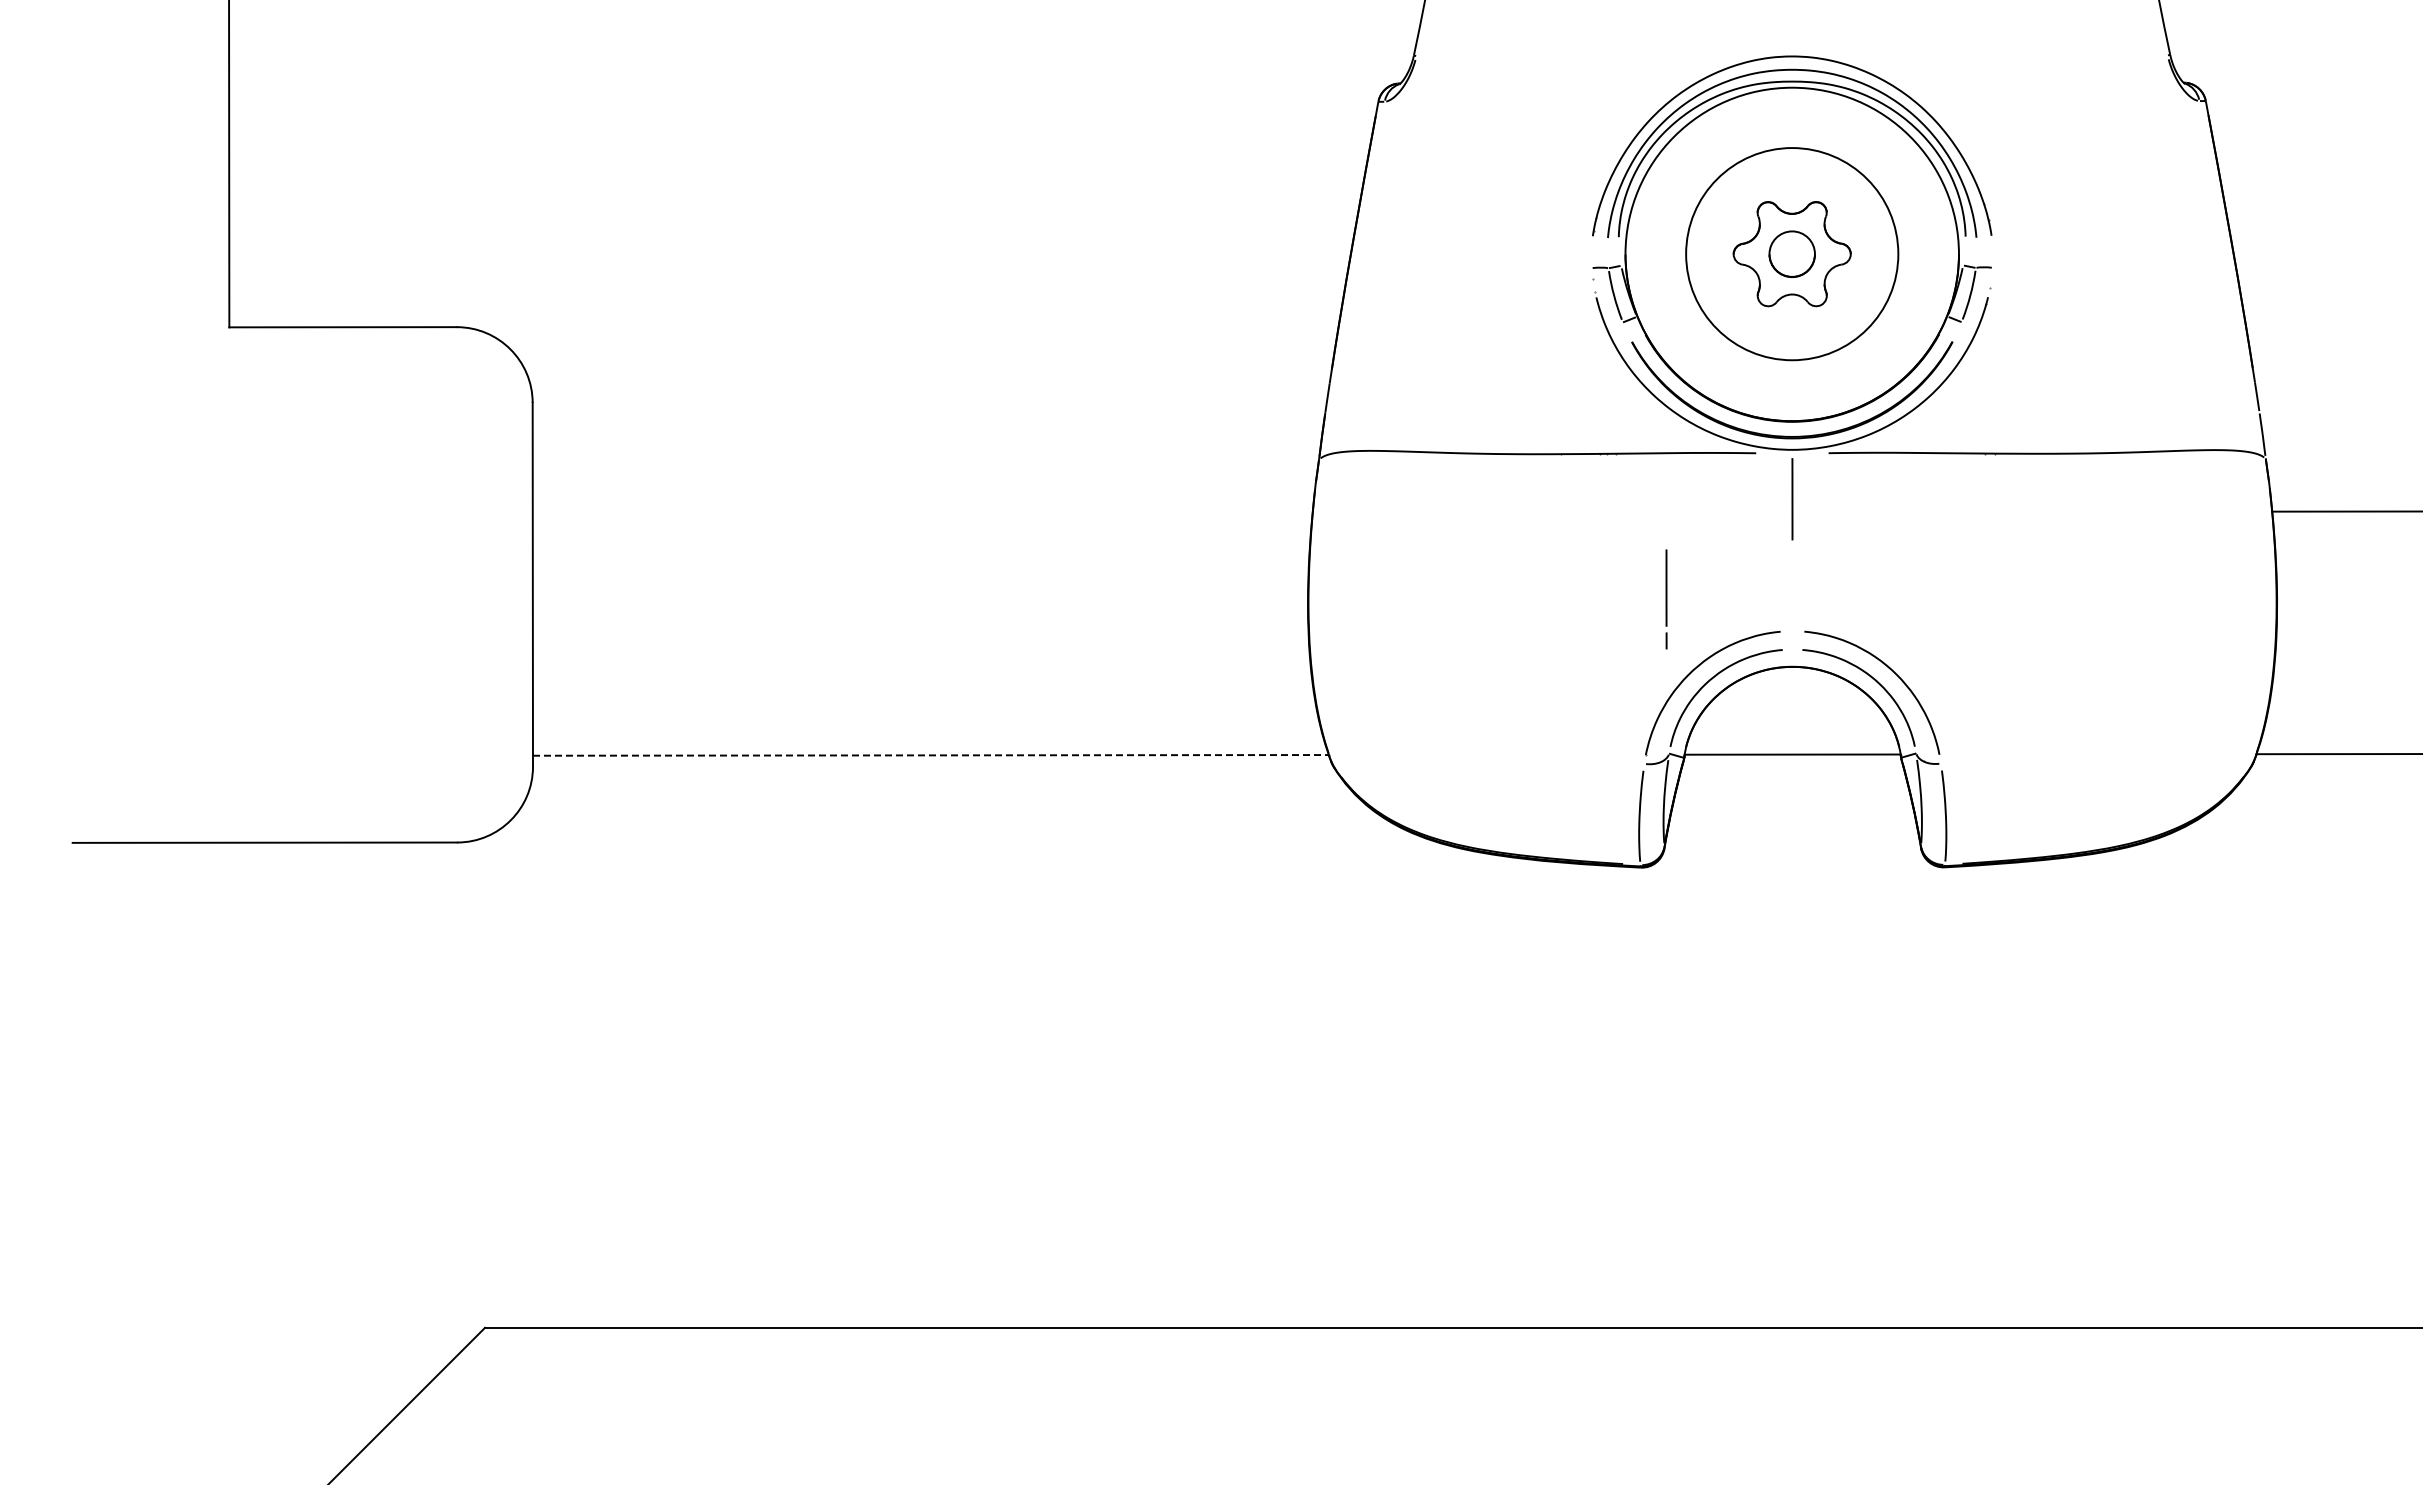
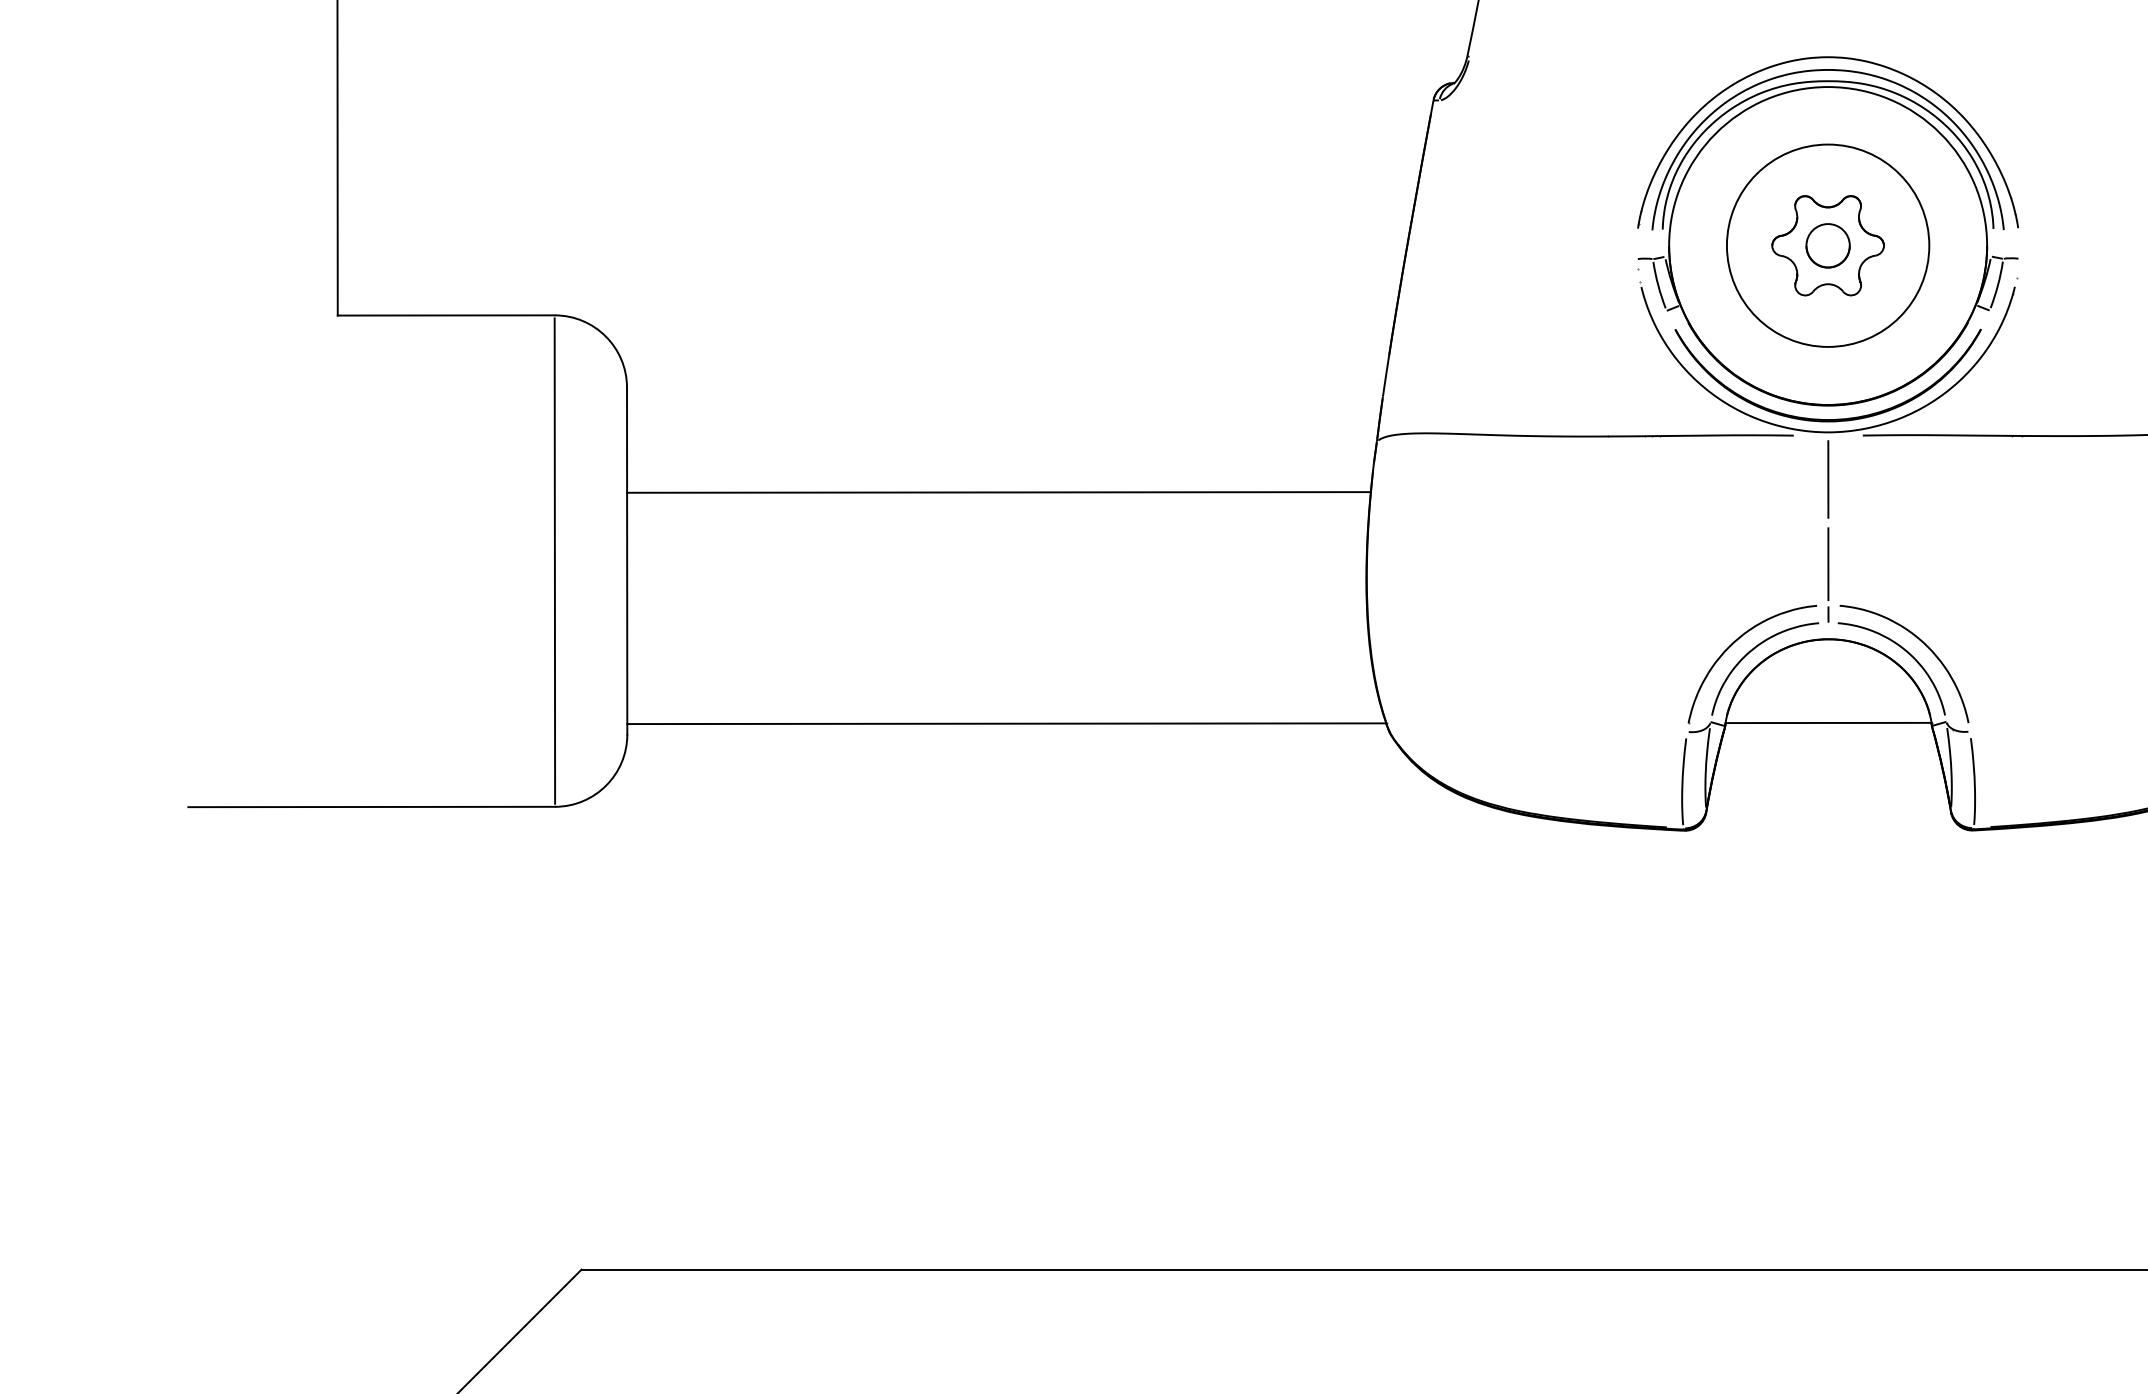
line: (922, 512) -> (998, 492), added
line: (456, 584) -> (554, 560), added
line: (1666, 599) -> (1828, 575), moved
line: (930, 755) -> (1006, 723), dashed -> solid

